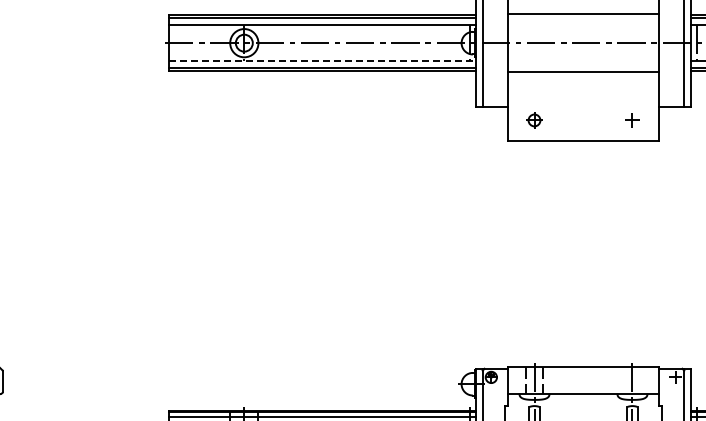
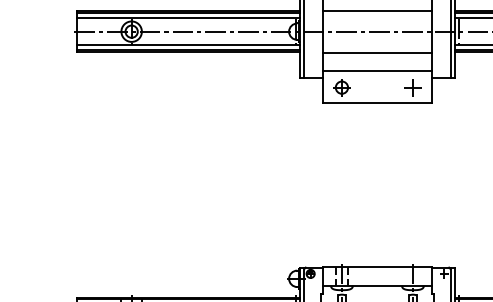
line: (322, 61) -> (188, 44), dashed -> solid
line: (583, 96) -> (377, 70), added
part: (534, 120) -> (341, 87), size x1.43
part: (632, 120) -> (412, 87), size x1.67

